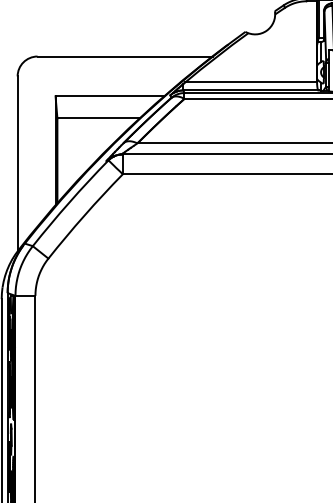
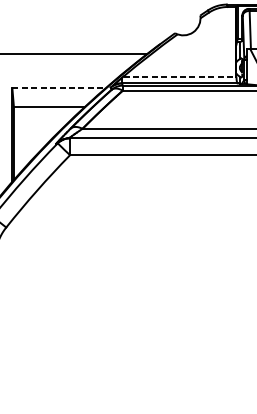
line: (251, 82) -> (180, 76), solid -> dashed
line: (110, 96) -> (59, 88), solid -> dashed

